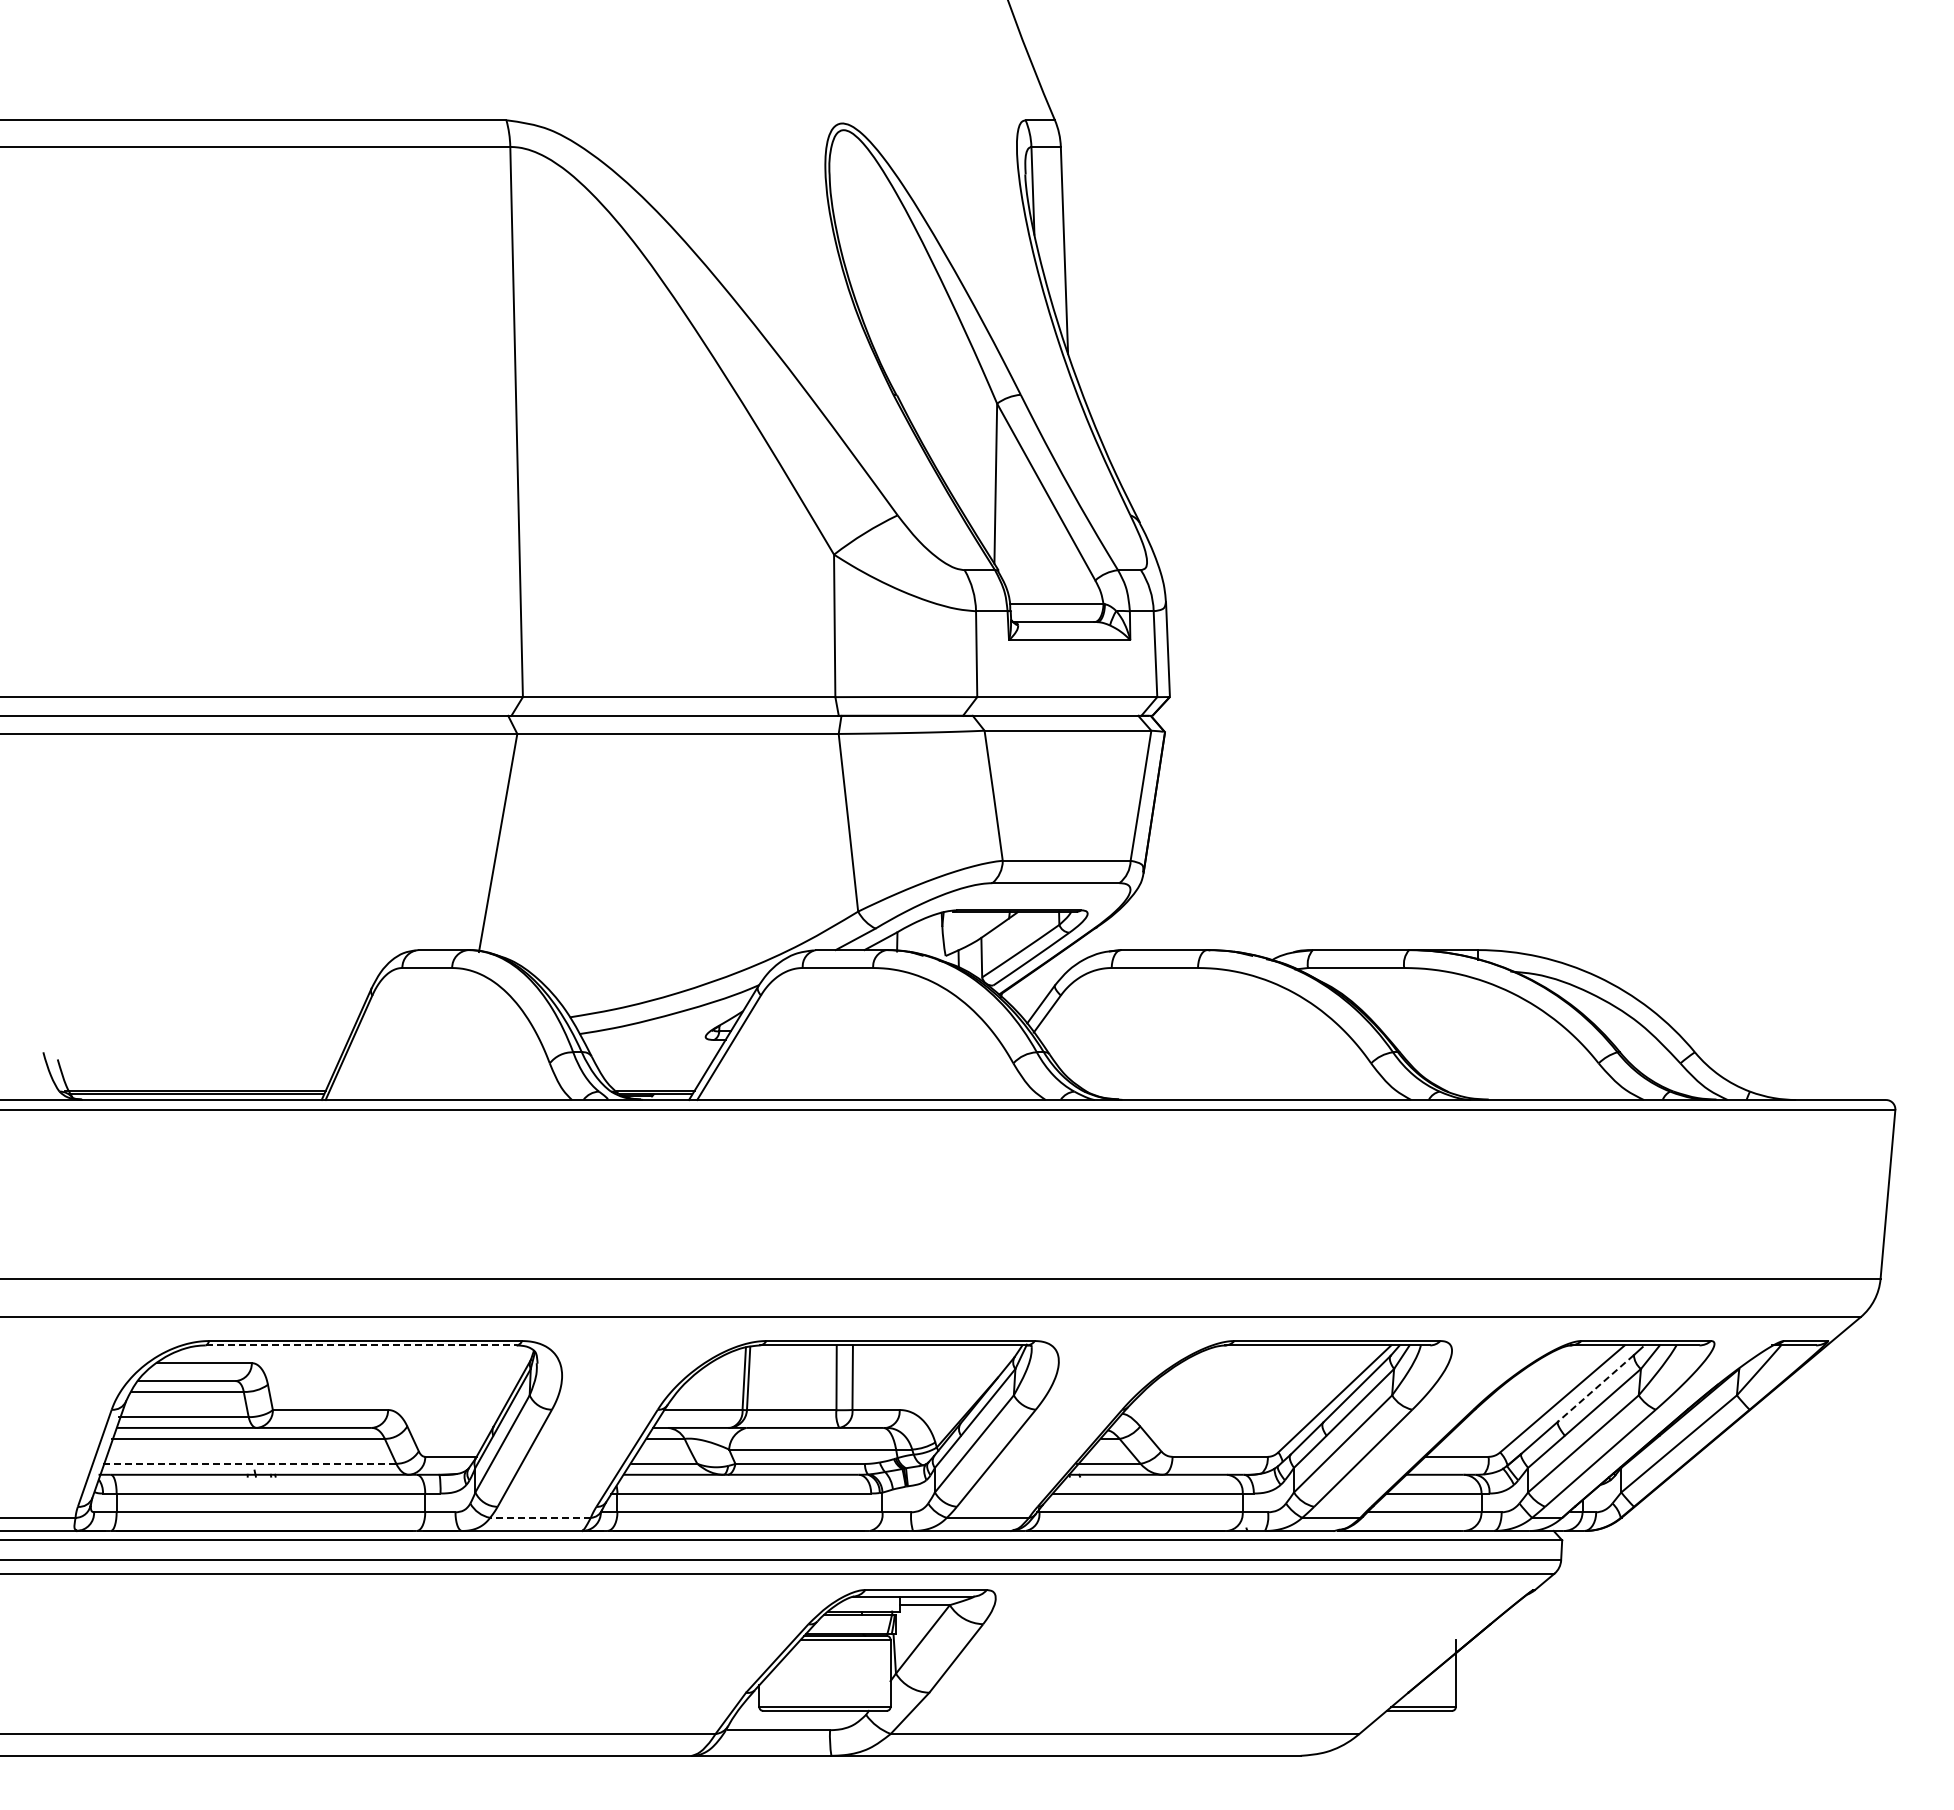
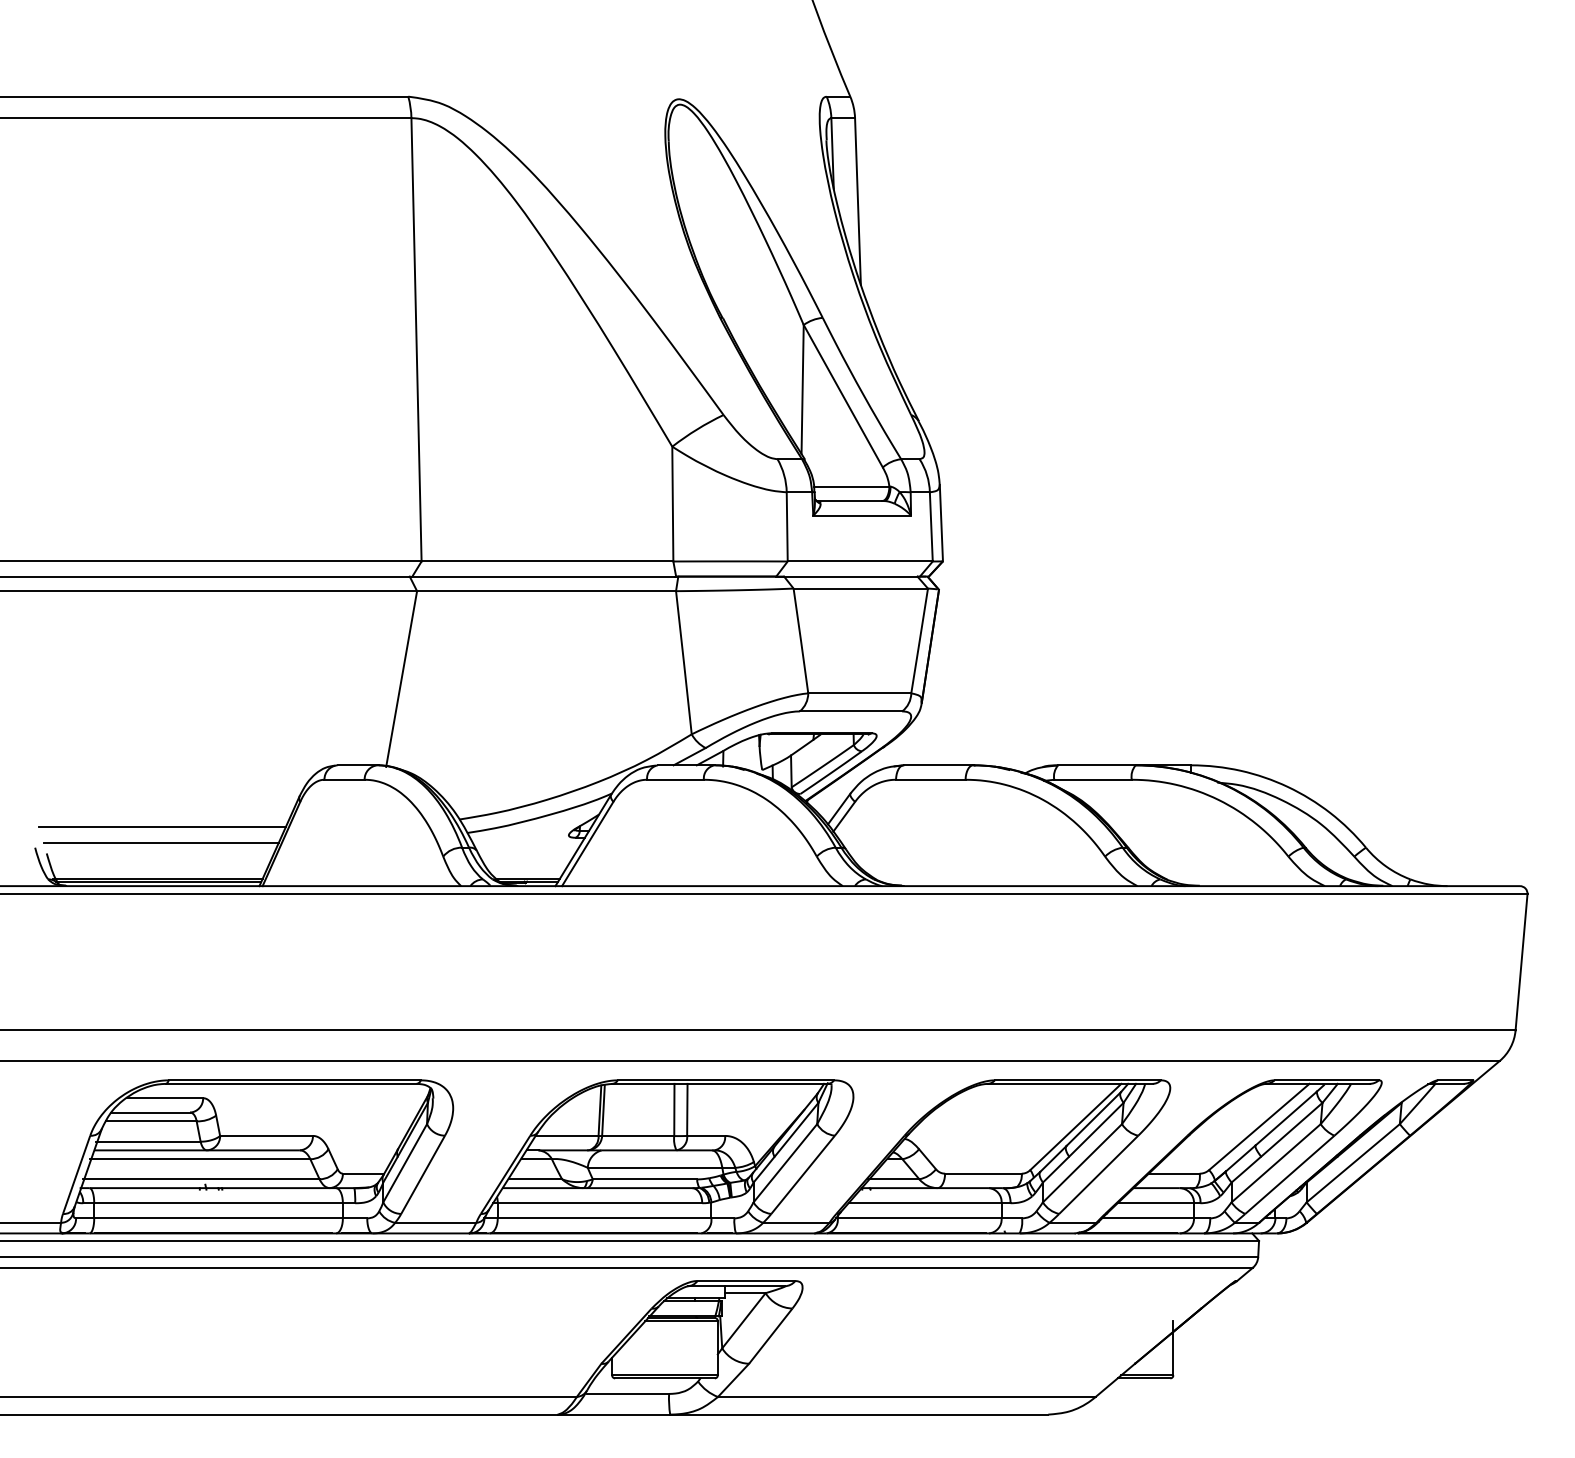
line: (201, 1026) -> (162, 826), added
line: (199, 1045) -> (160, 842), added
line: (361, 1345) -> (291, 1083), dashed -> solid
line: (1595, 1388) -> (1285, 1118), dashed -> solid
line: (249, 1463) -> (201, 1179), dashed -> solid
line: (539, 1517) -> (434, 1222), dashed -> solid

